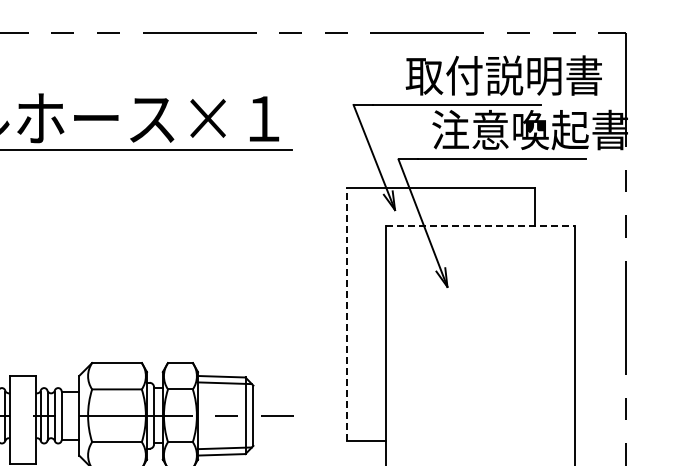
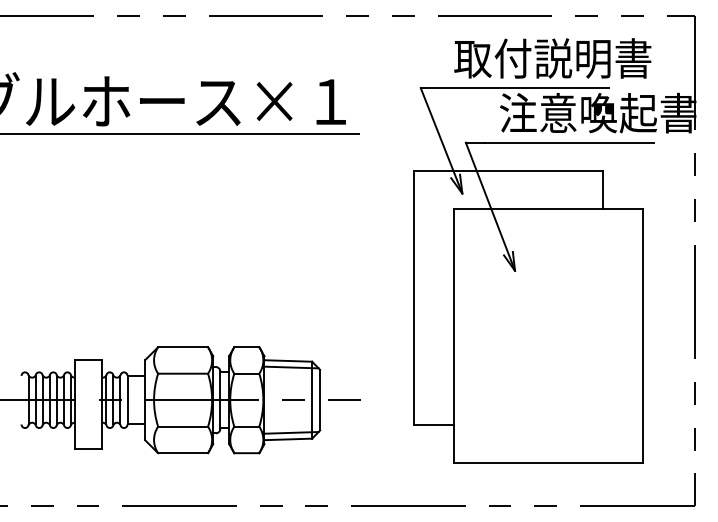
text: (503, 75) -> (552, 58), moved
line: (480, 225) -> (548, 209), dashed -> solid
line: (346, 314) -> (413, 298), dashed -> solid

